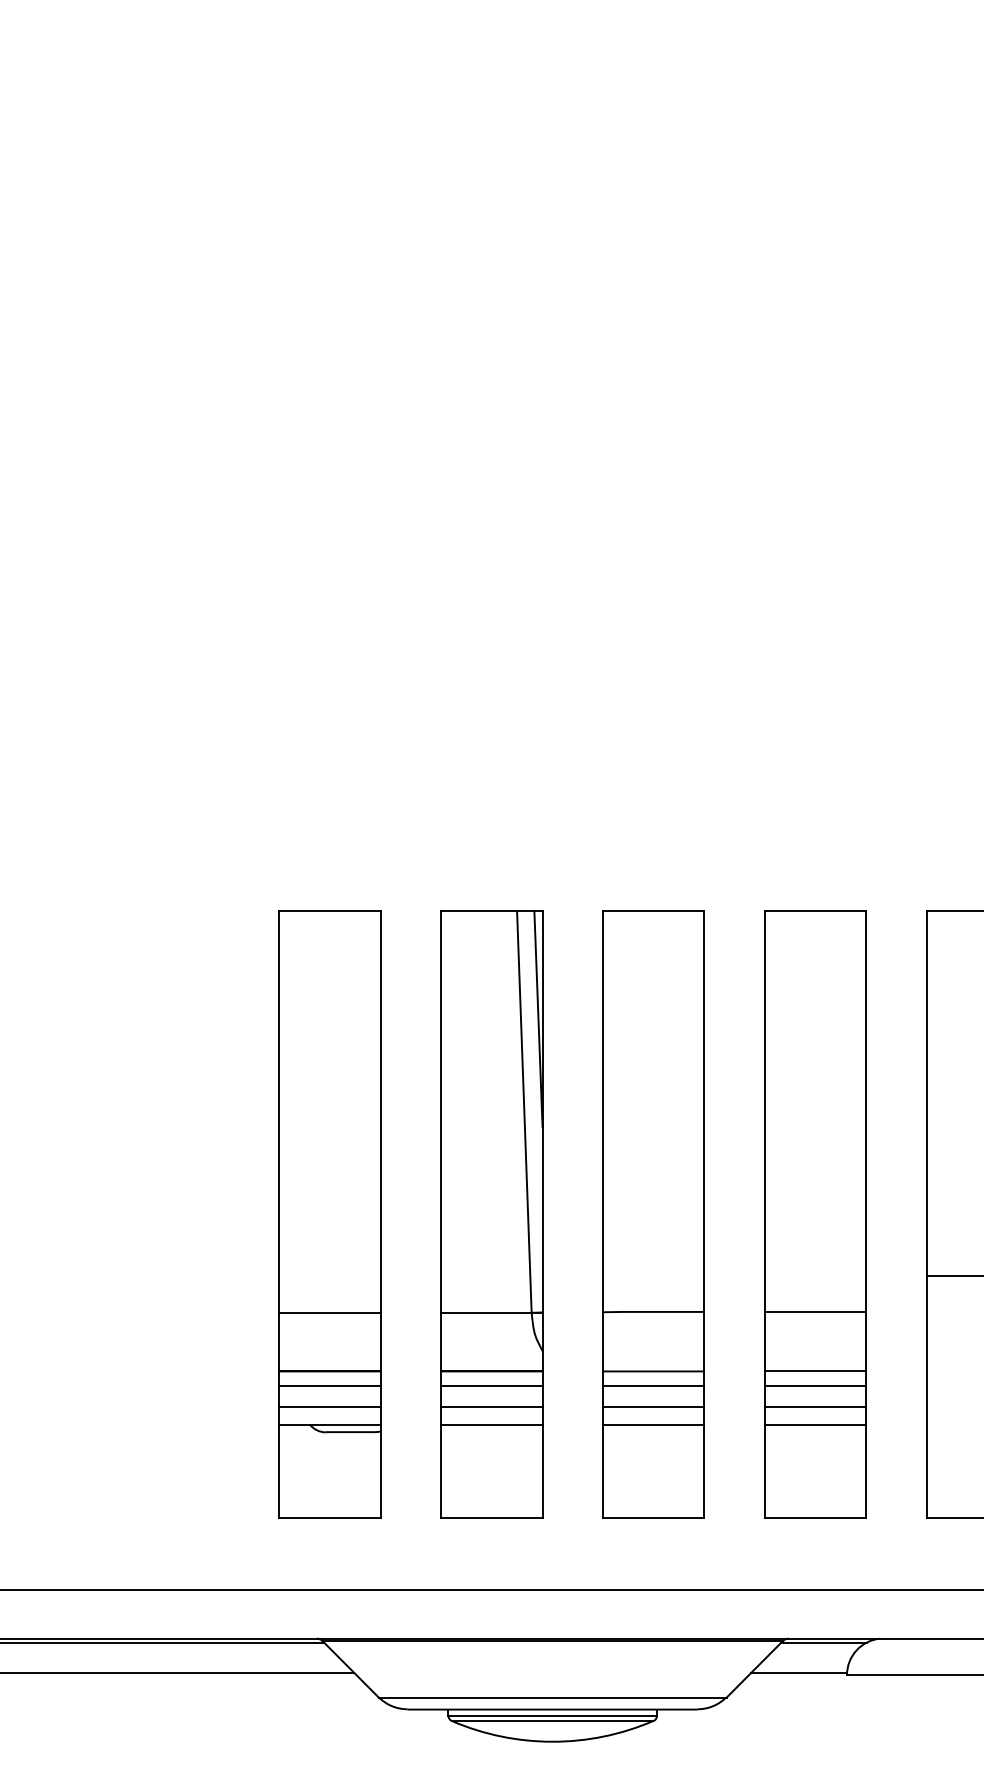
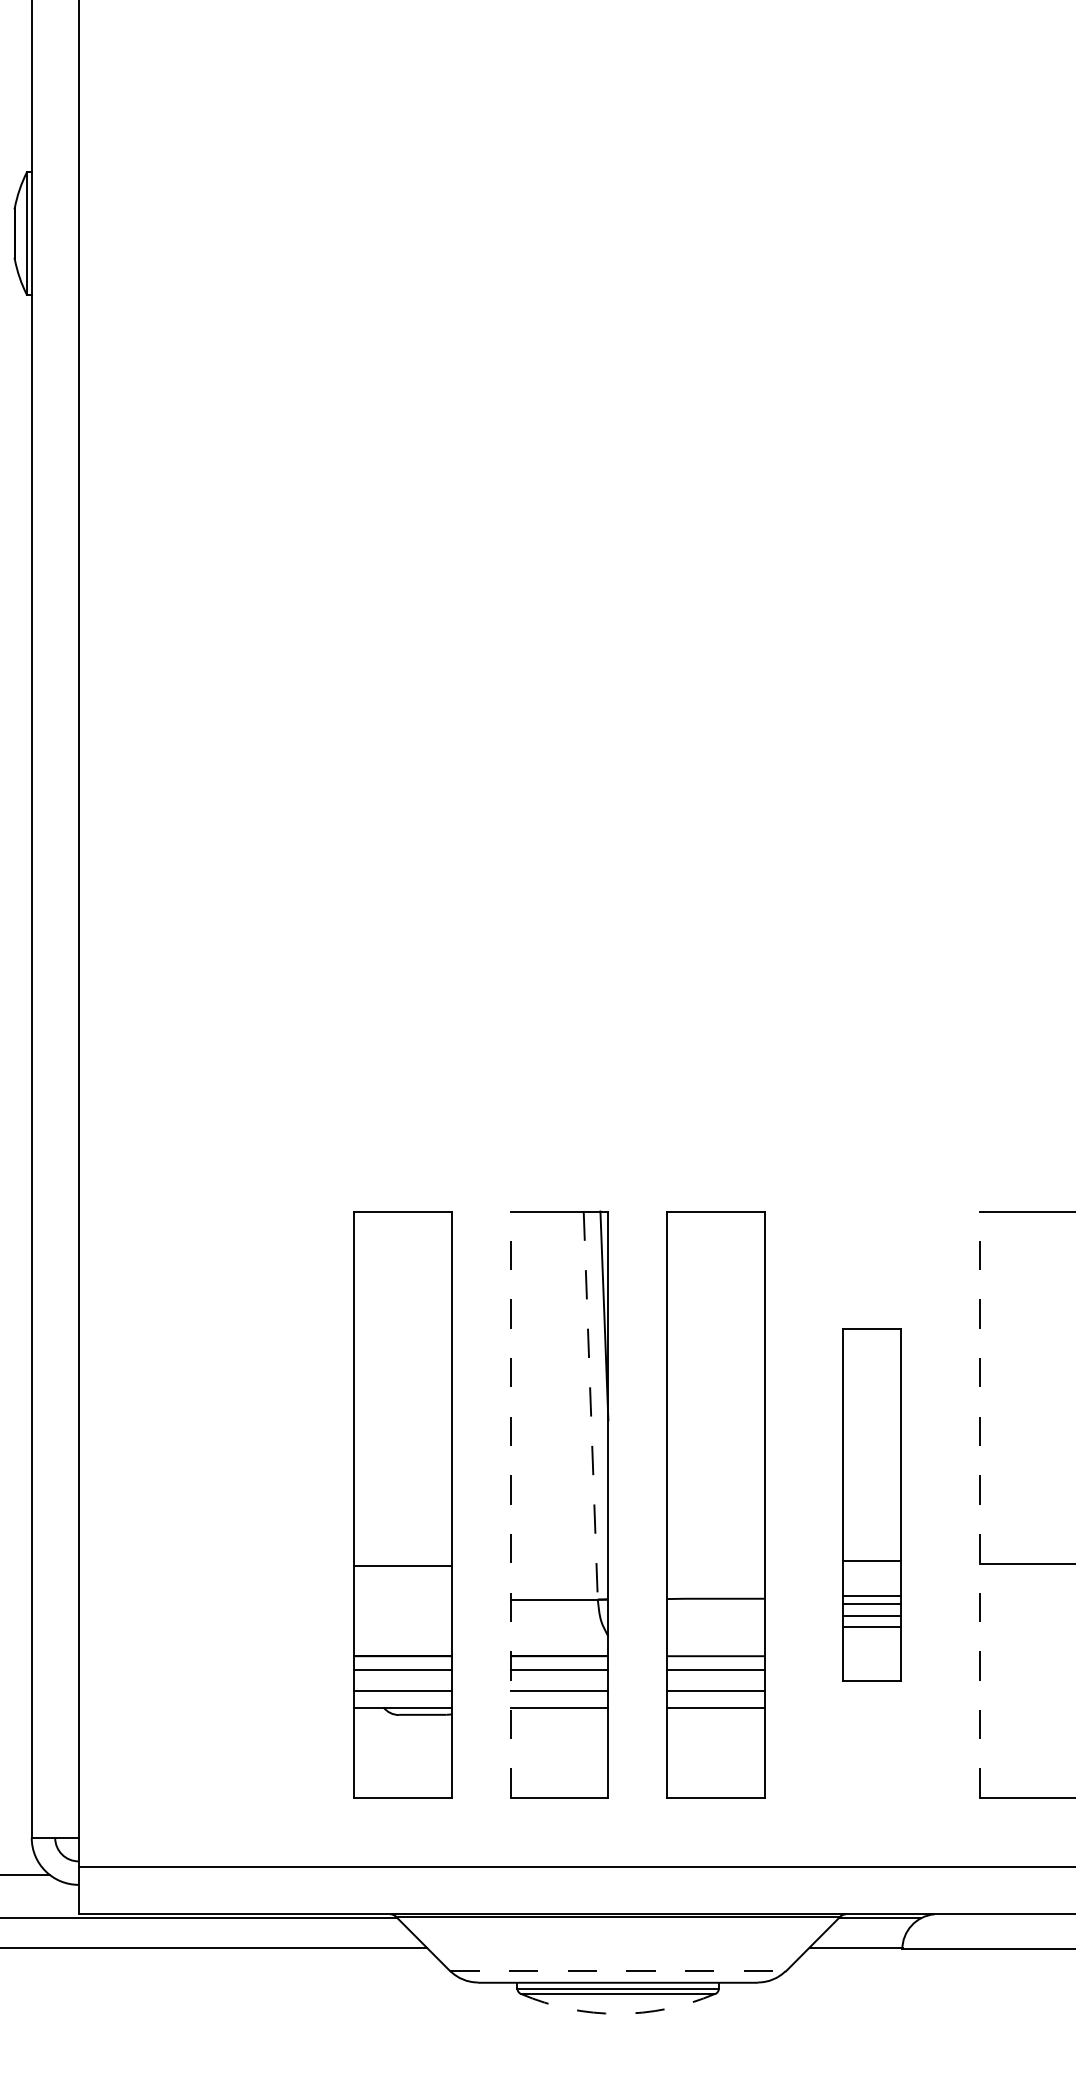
line: (524, 1112) -> (590, 1406), solid -> dashed
line: (441, 1214) -> (510, 1504), solid -> dashed
part: (815, 1214) -> (871, 1504), size x0.6
line: (926, 1214) -> (979, 1504), solid -> dashed
line: (330, 1312) -> (403, 1565), moved
line: (553, 1697) -> (618, 1971), solid -> dashed
arc: (553, 1741) -> (618, 2013), solid -> dashed

